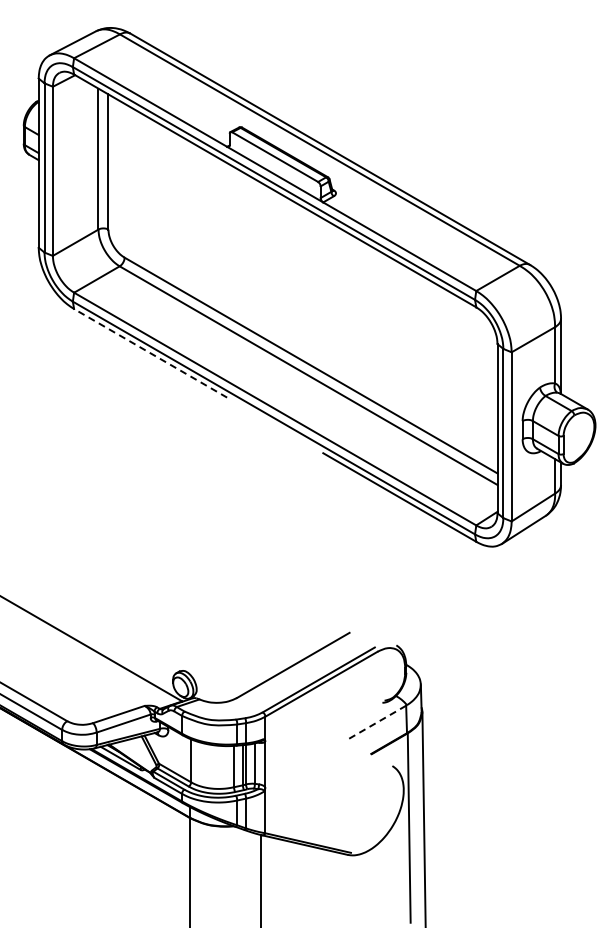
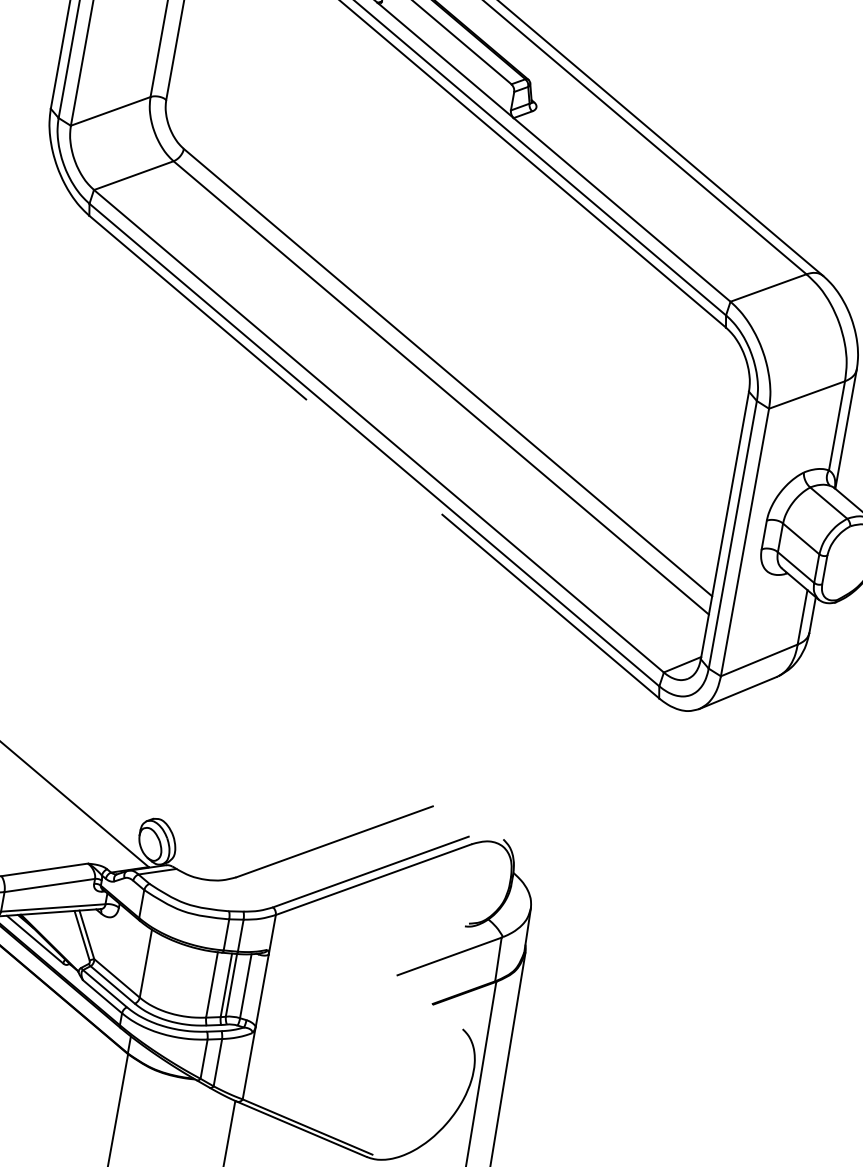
line: (150, 353) -> (197, 307), dashed -> solid
line: (375, 723) -> (448, 957), dashed -> solid

